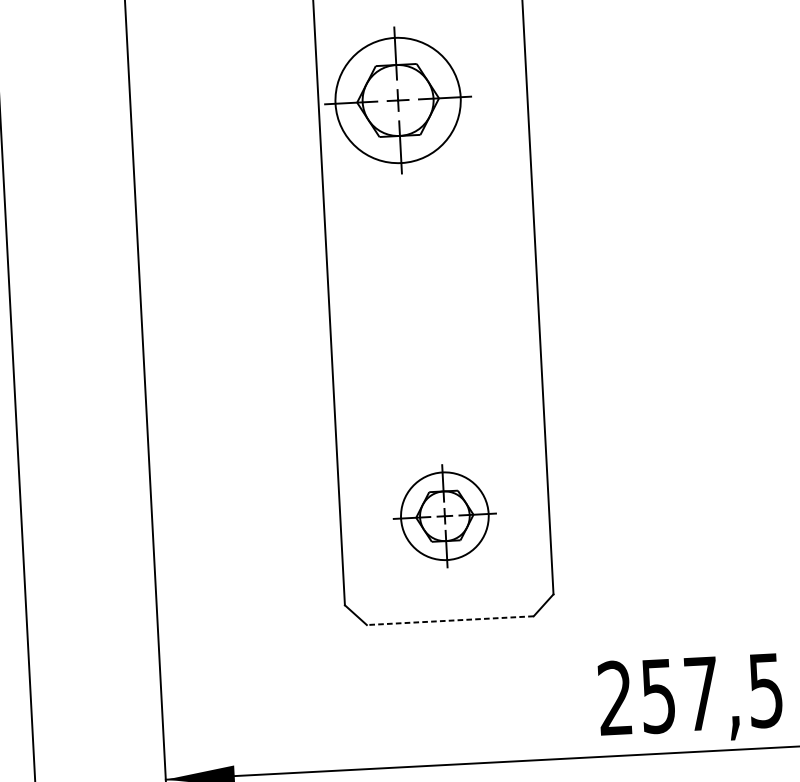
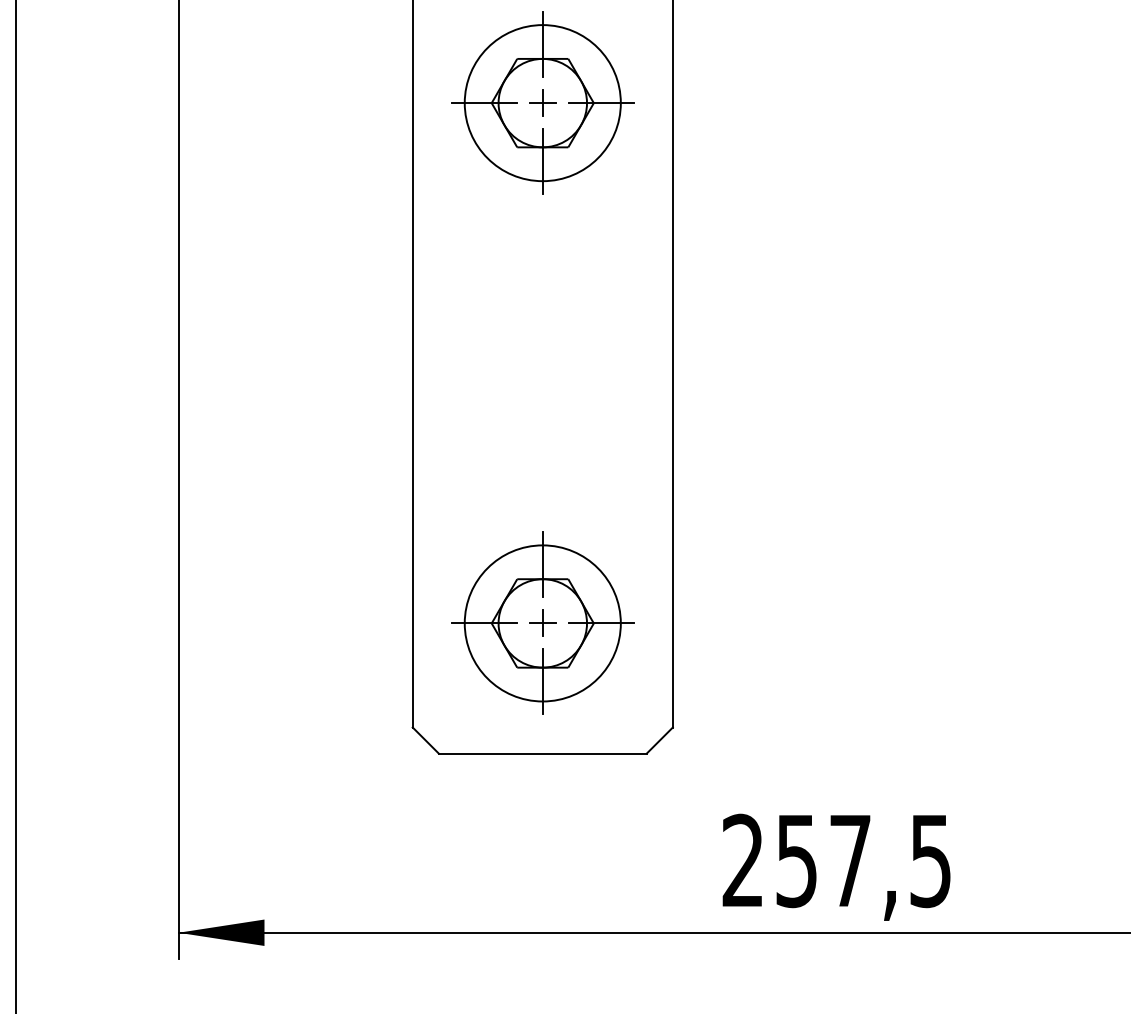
part: (397, 99) -> (542, 102), moved
part: (444, 515) -> (542, 622), size x1.43
line: (450, 620) -> (542, 753), dashed -> solid

